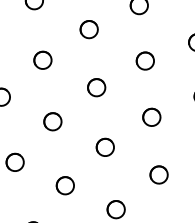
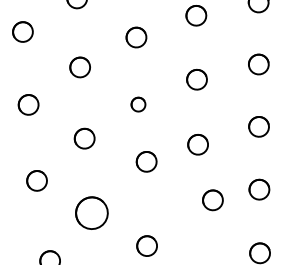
part: (96, 87) -> (138, 104), size x0.7
part: (105, 147) -> (146, 161), moved
part: (158, 175) -> (212, 200), moved
part: (65, 185) -> (91, 212), size x1.6

